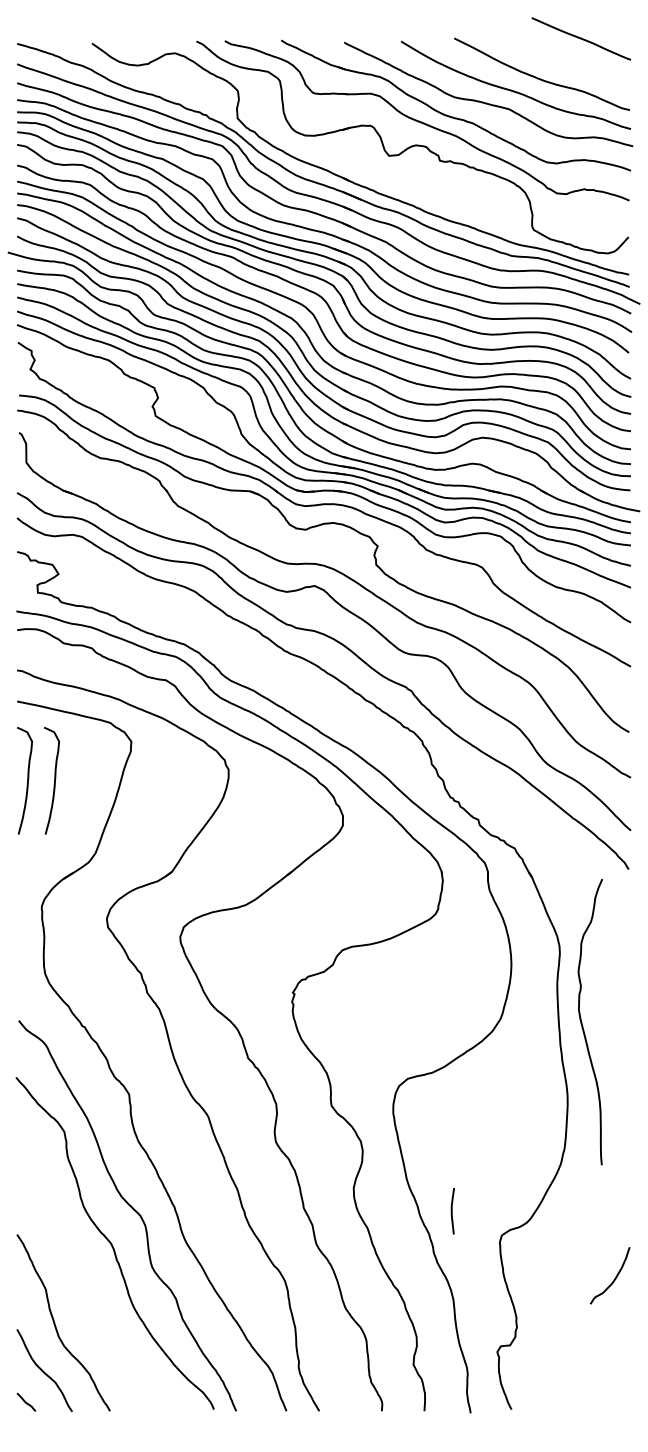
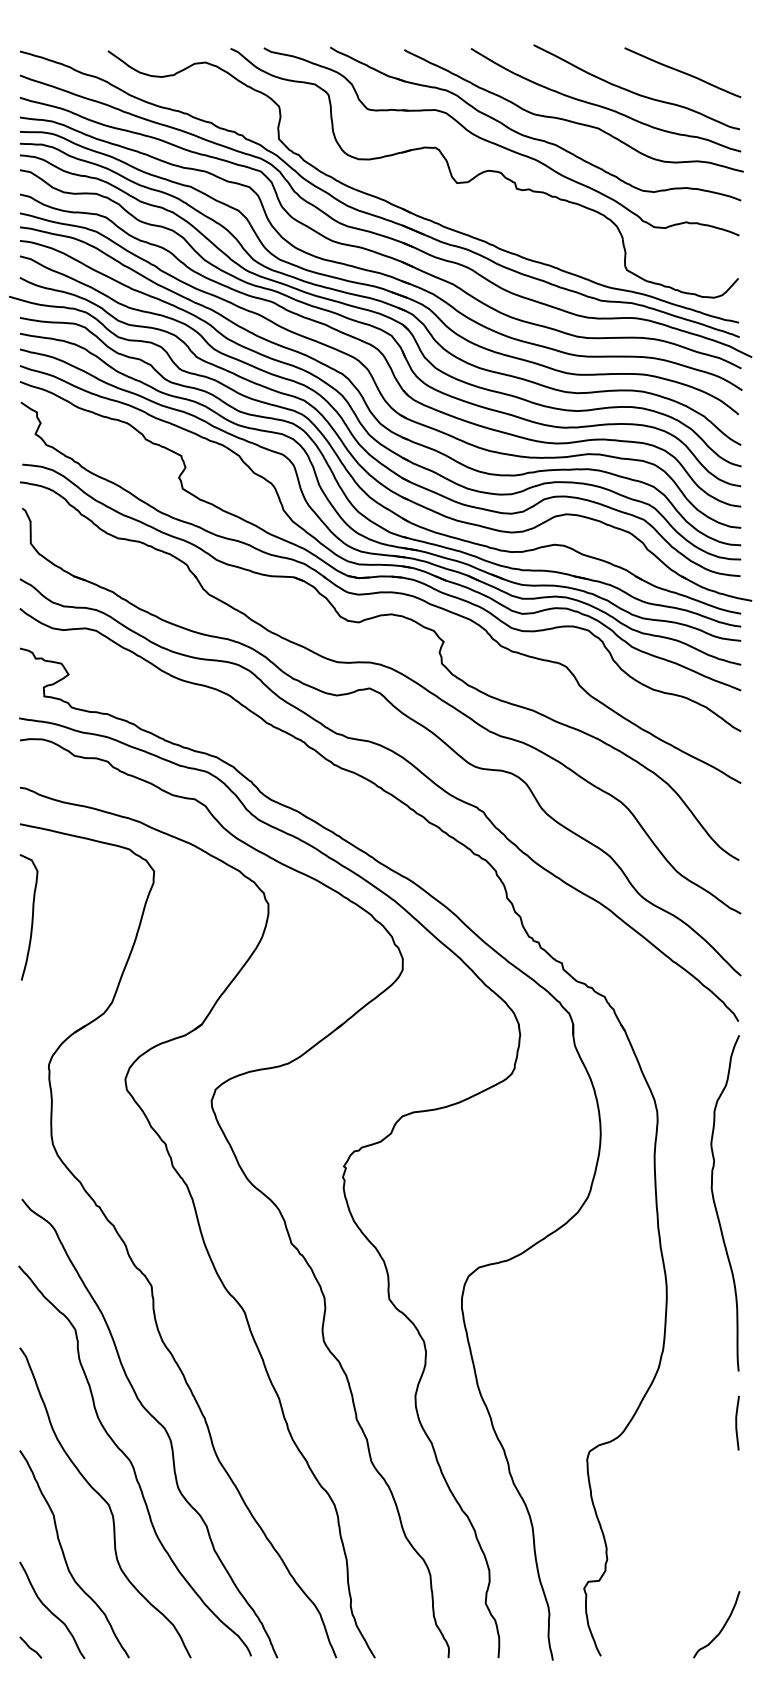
line: (581, 38) -> (683, 72), moved
curve: (54, 780) -> (63, 917), removed
curve: (582, 1022) -> (715, 1203), moved
curve: (452, 1211) -> (737, 1423), moved
curve: (89, 1278) -> (104, 1502), added
curve: (614, 1278) -> (721, 1627), moved

